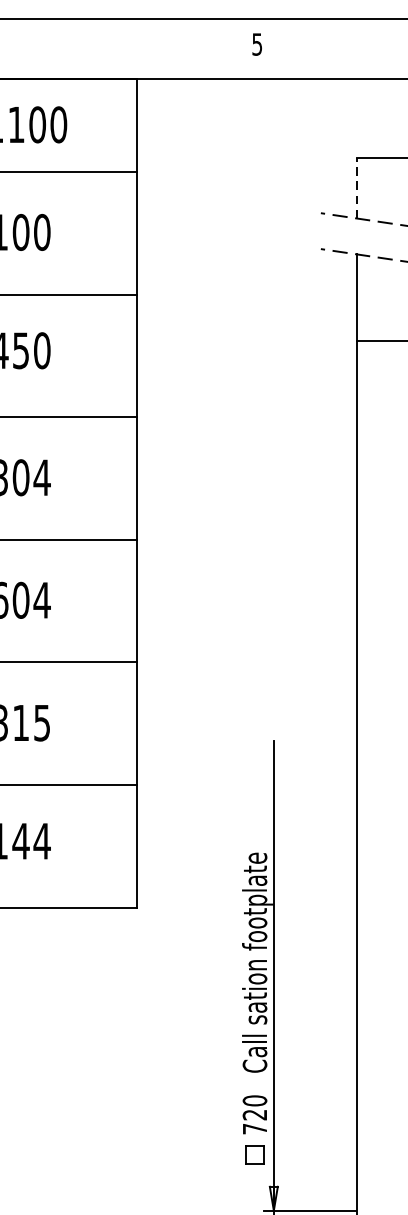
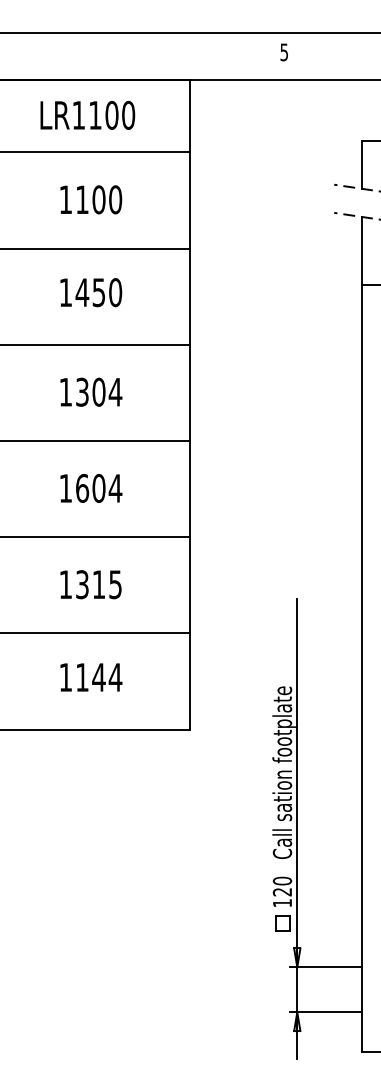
line: (356, 188) -> (362, 165), dashed -> solid
text: (255, 1129) -> (282, 903), 720 -> 120

